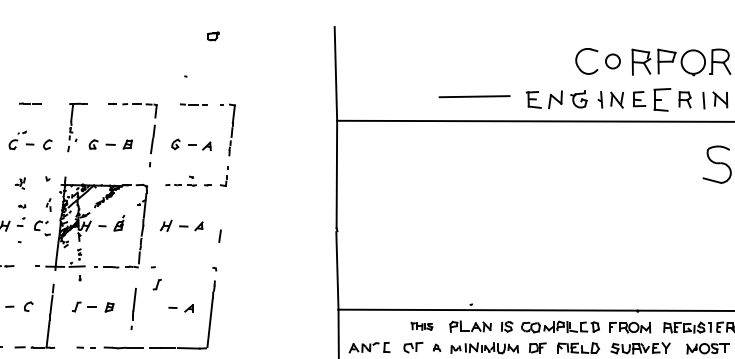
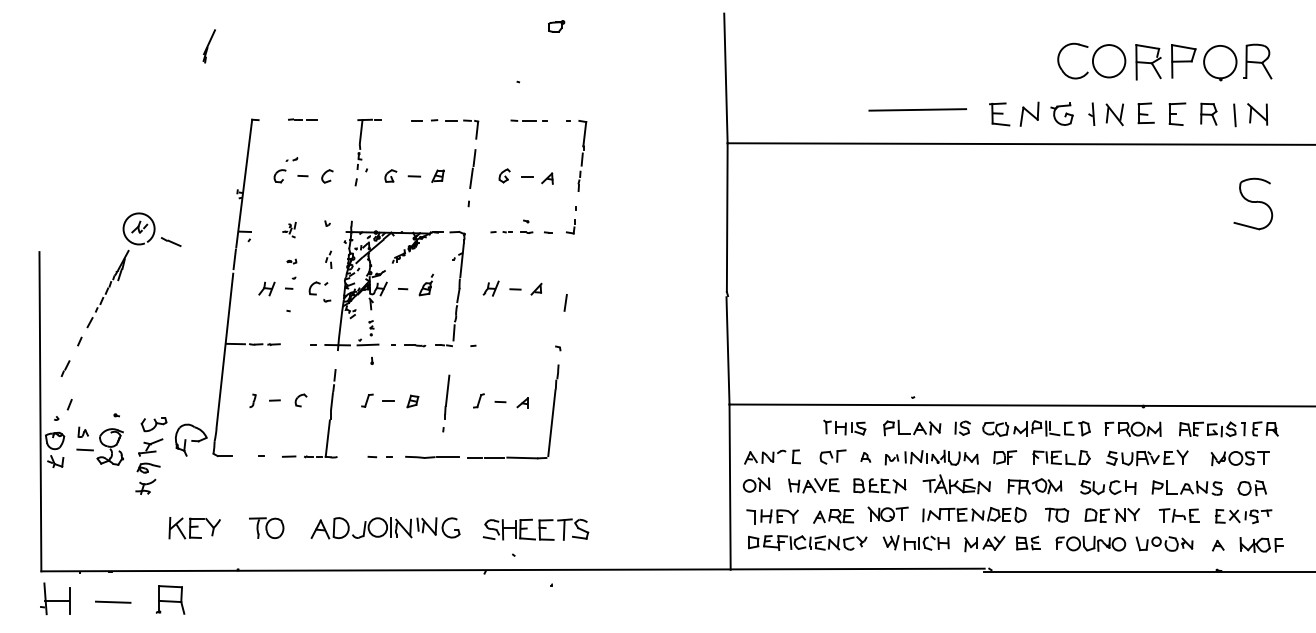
circle: (612, 61) -> (1108, 61), size x1.67
part: (662, 99) -> (1177, 113), size x0.71
part: (157, 284) -> (478, 400), moved
part: (421, 326) -> (844, 427), size x1.43

